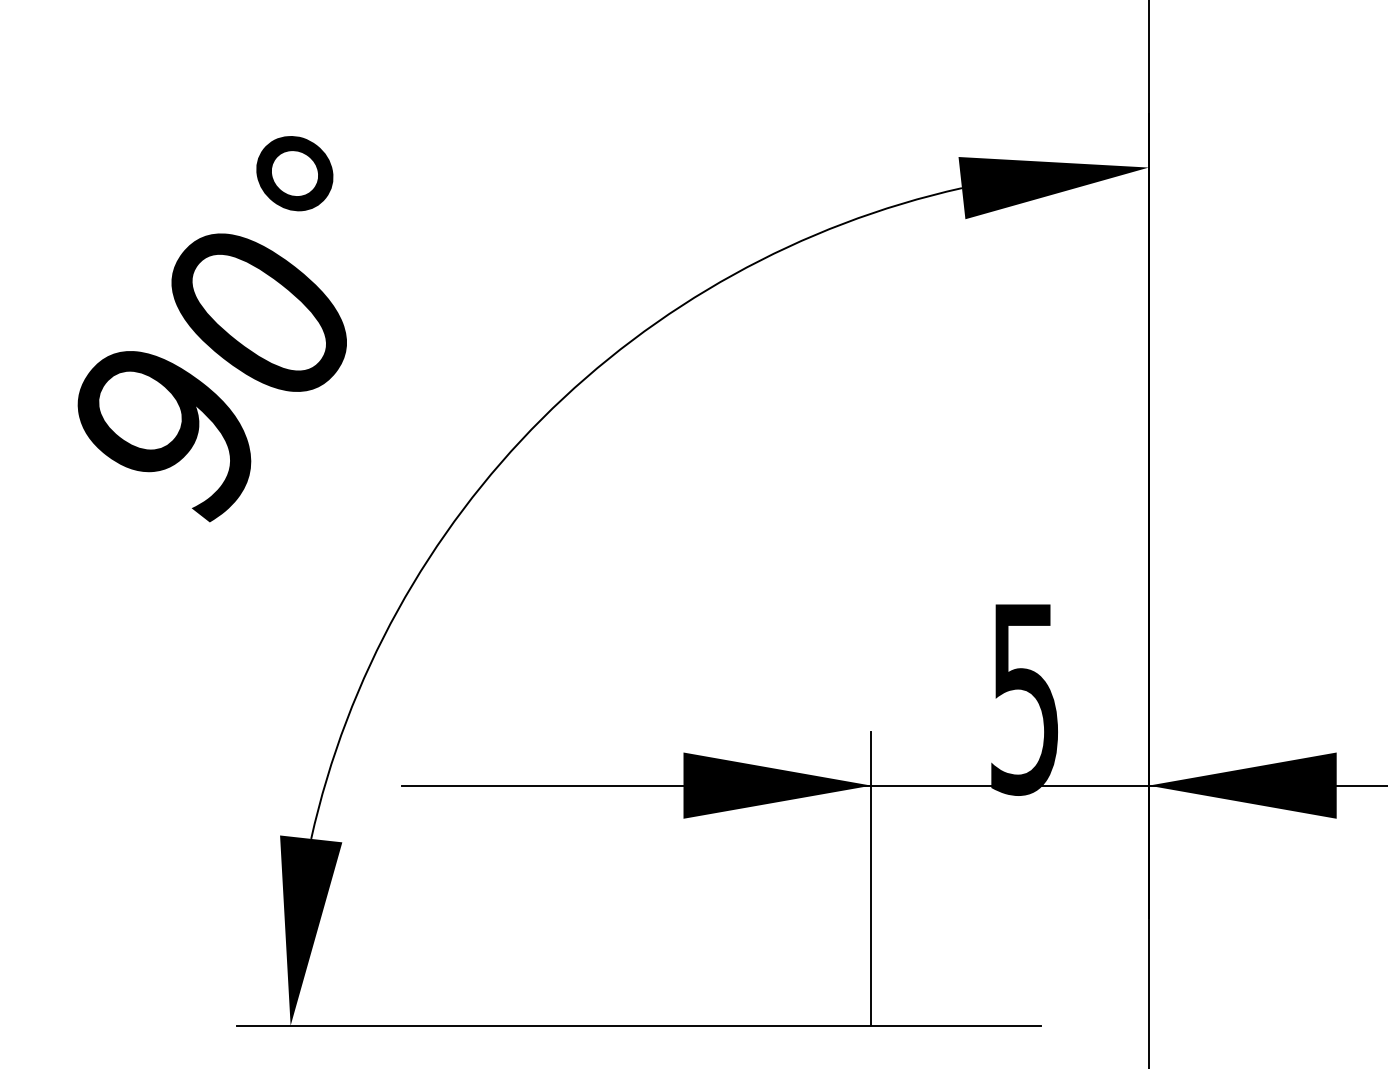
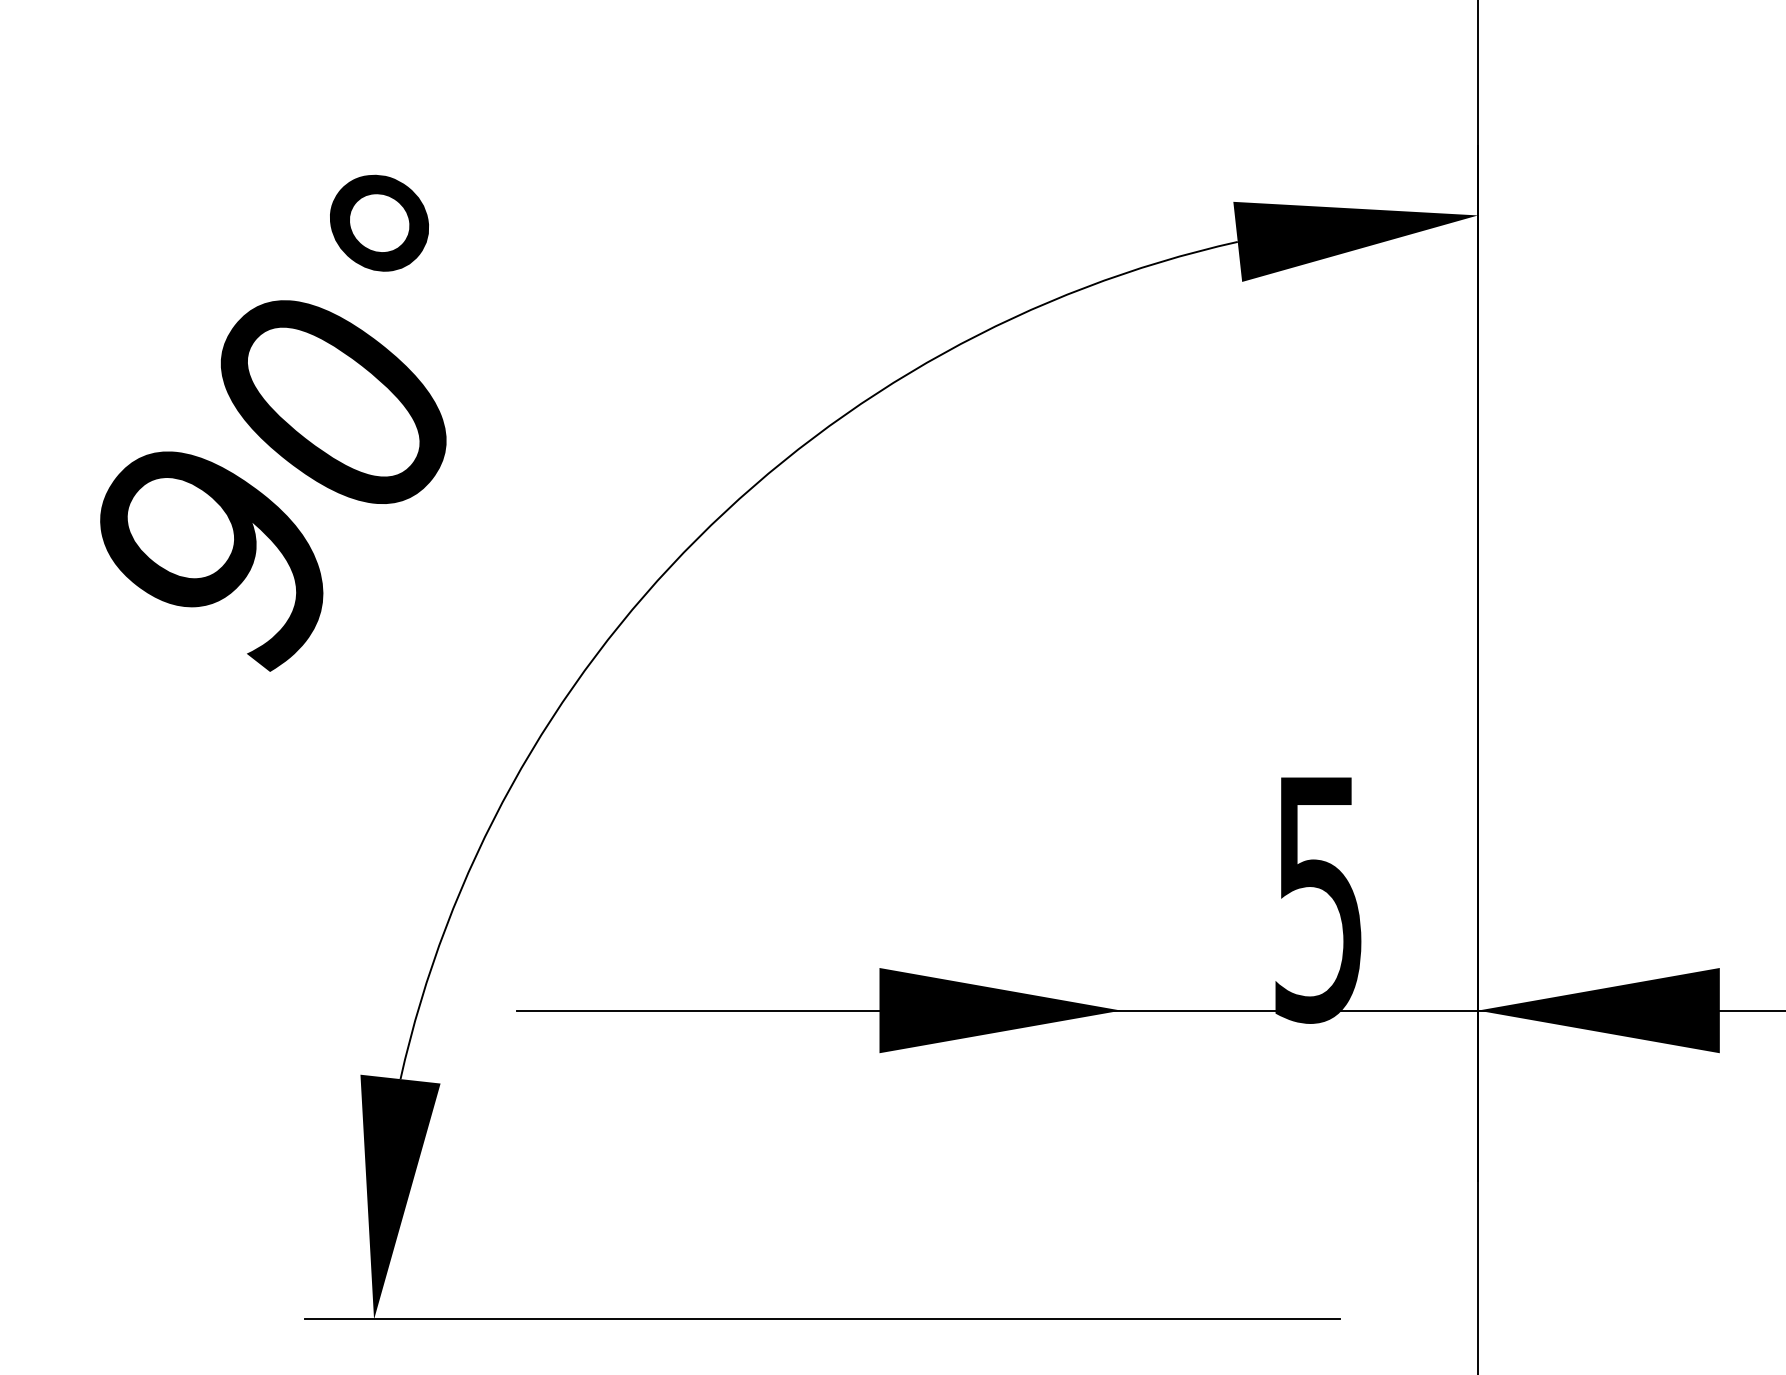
line: (871, 878) -> (1121, 1129), removed

